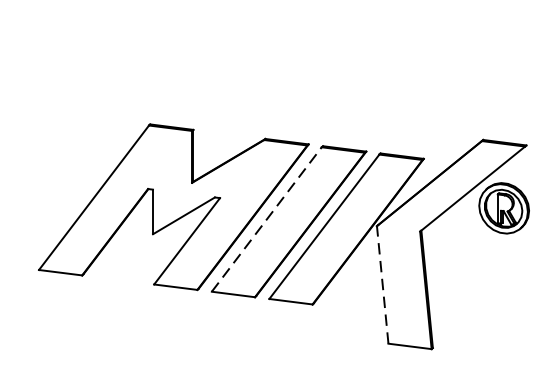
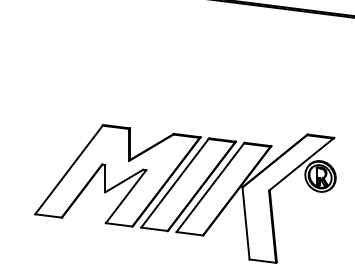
line: (266, 219) -> (174, 183), dashed -> solid
line: (383, 283) -> (246, 222), dashed -> solid

